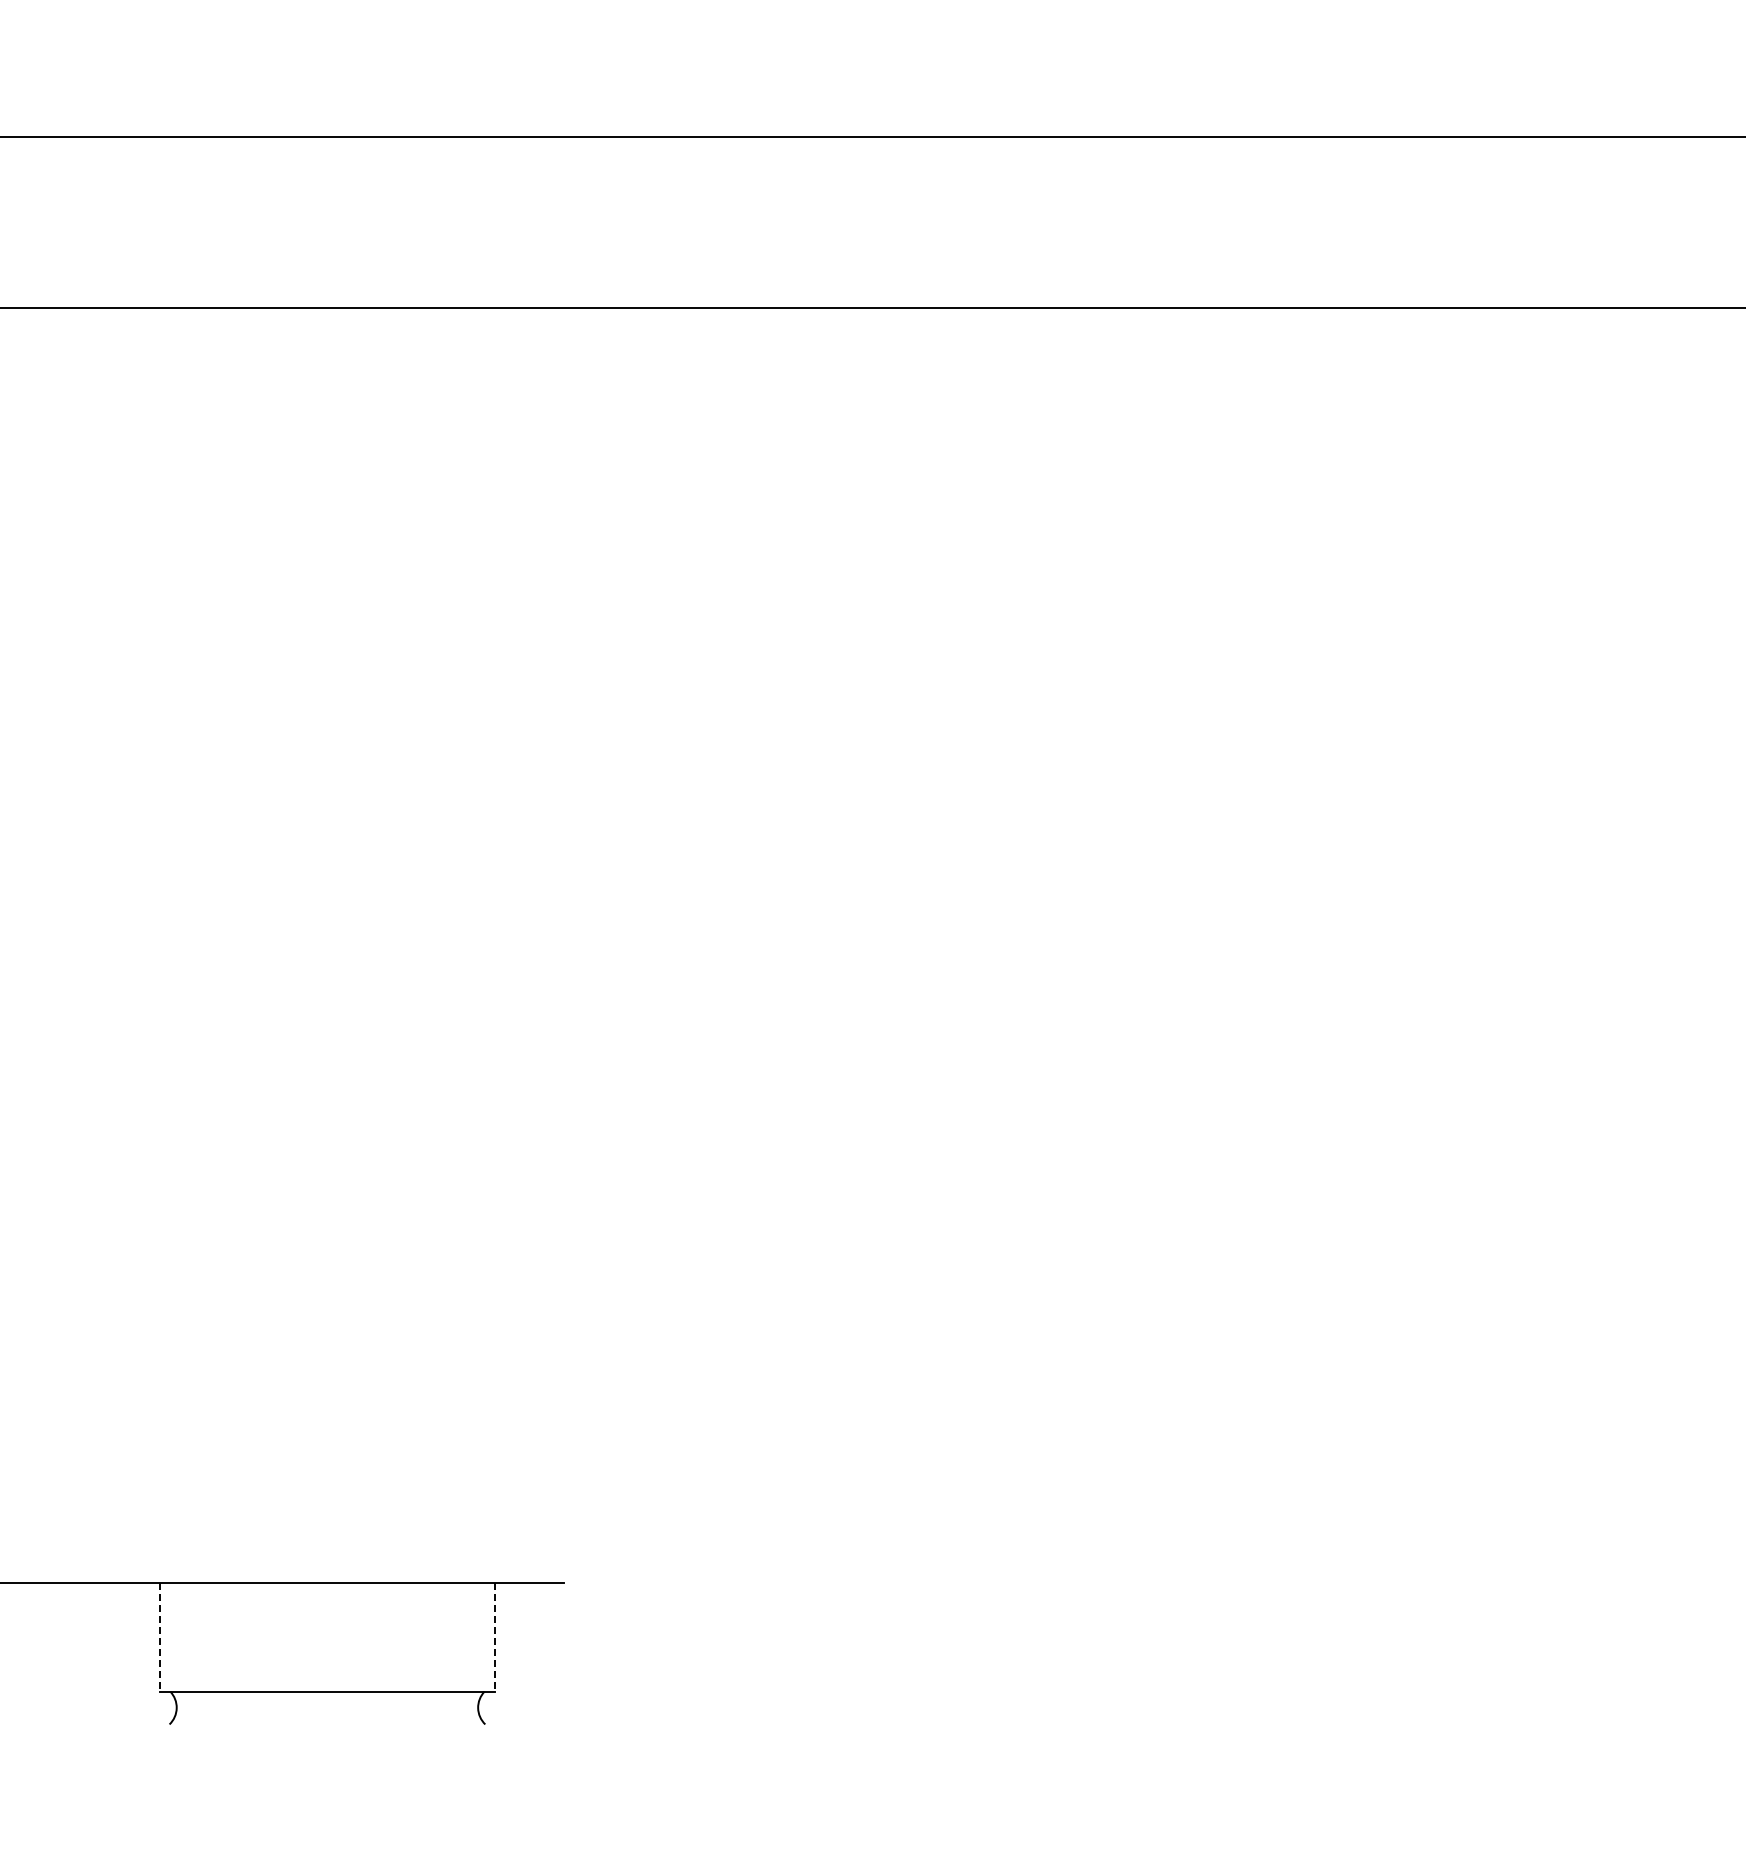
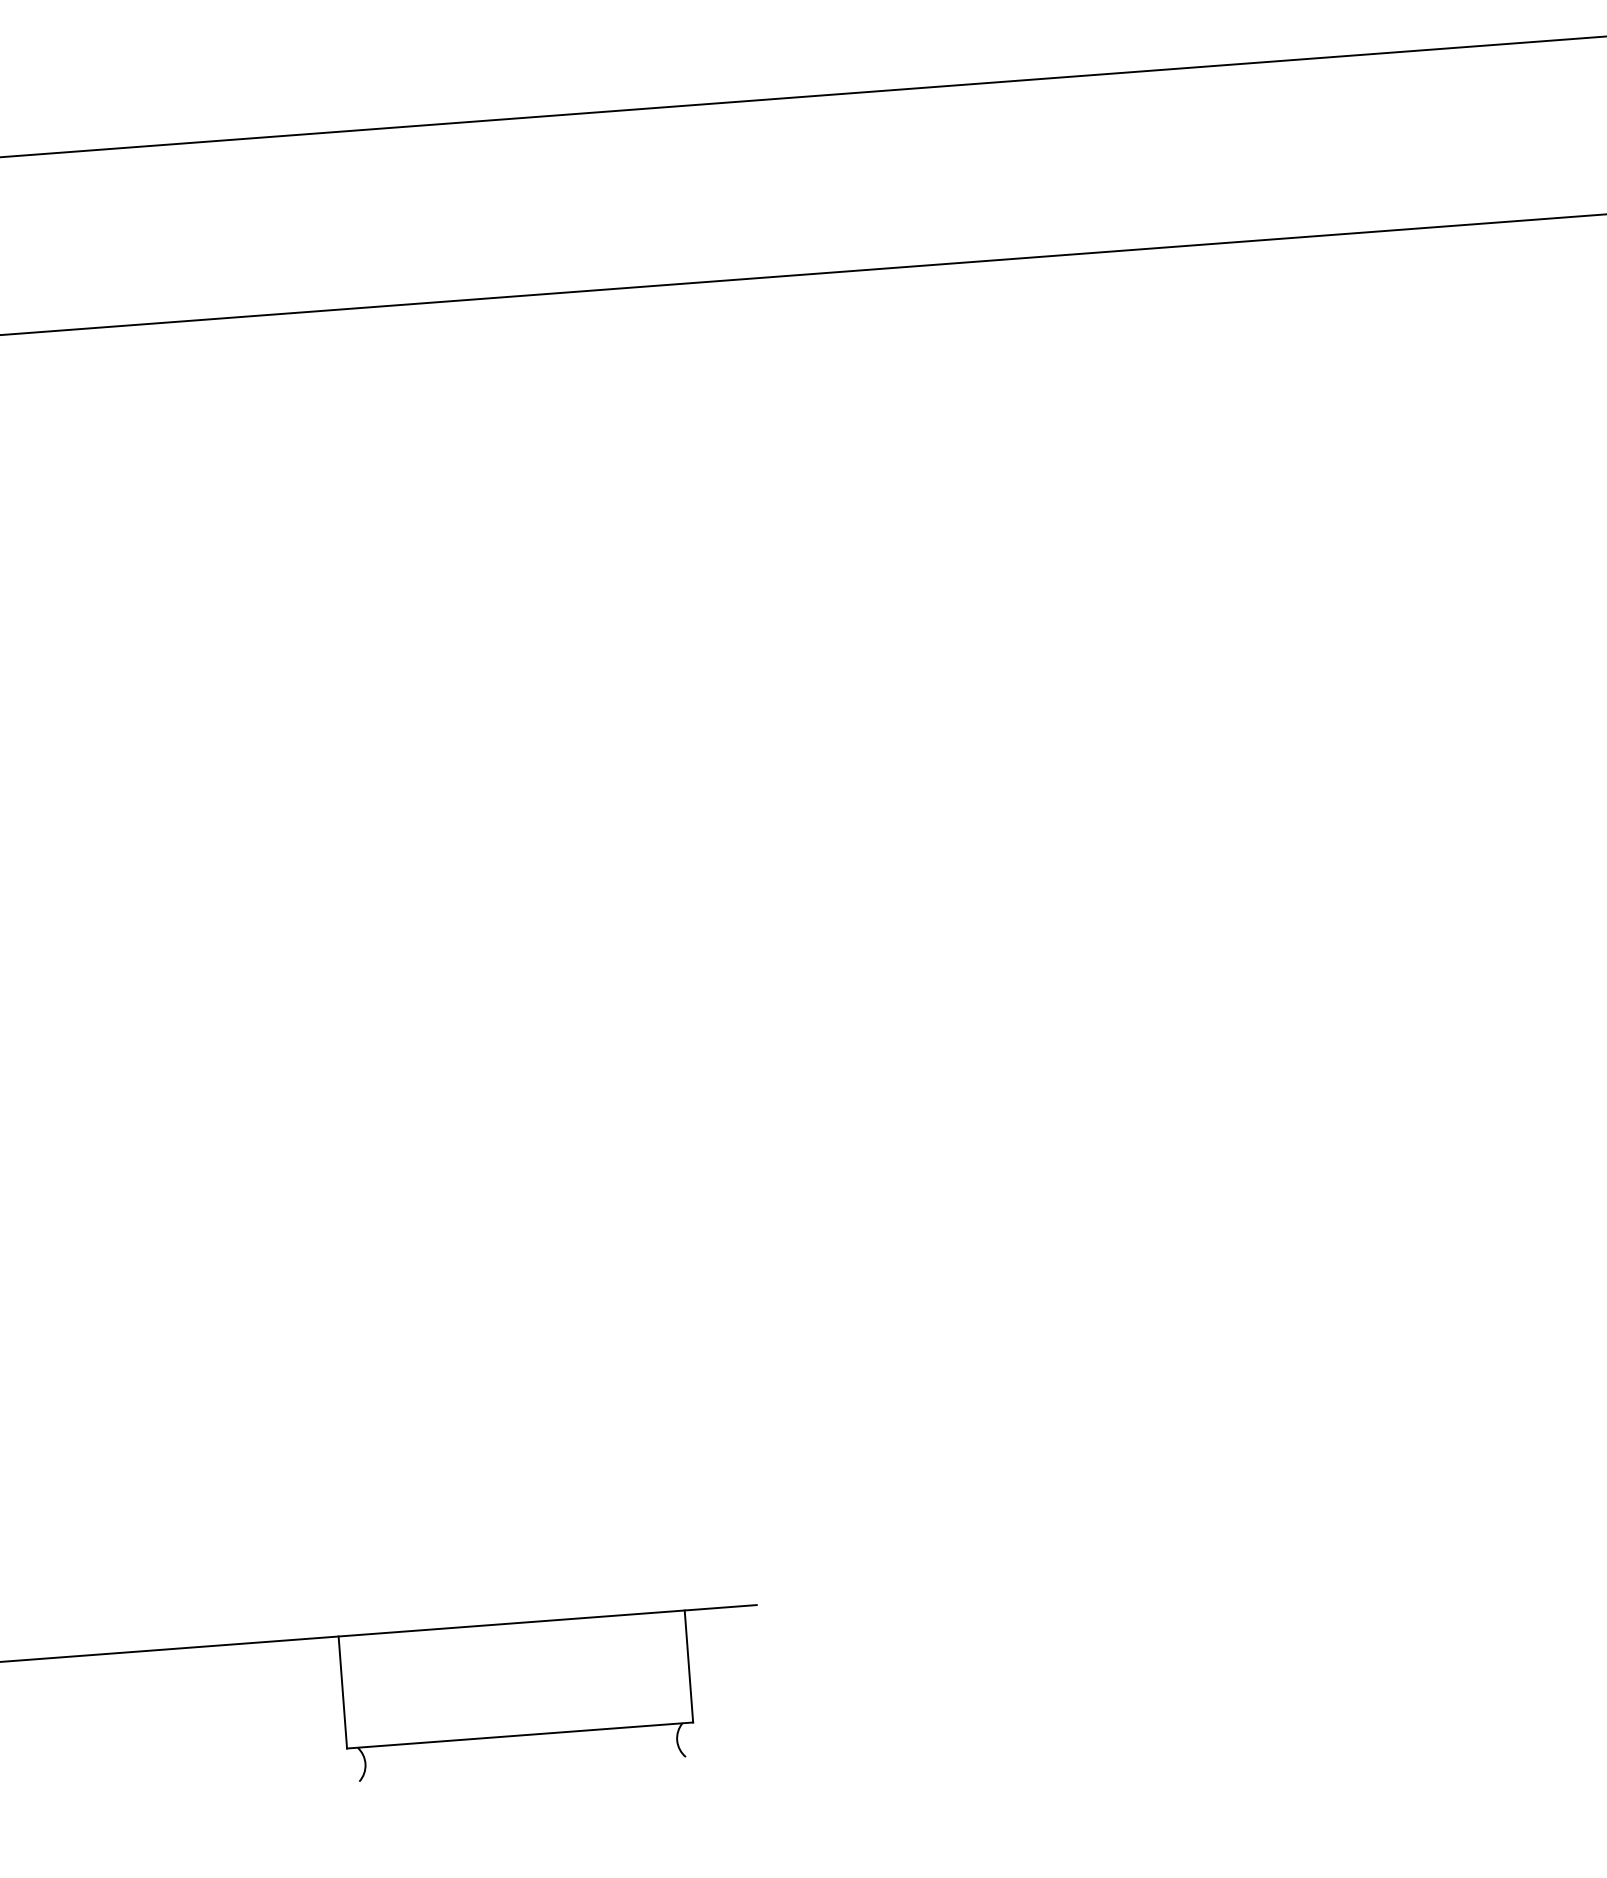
line: (160, 1638) -> (343, 1693), dashed -> solid
line: (494, 1638) -> (688, 1667), dashed -> solid

